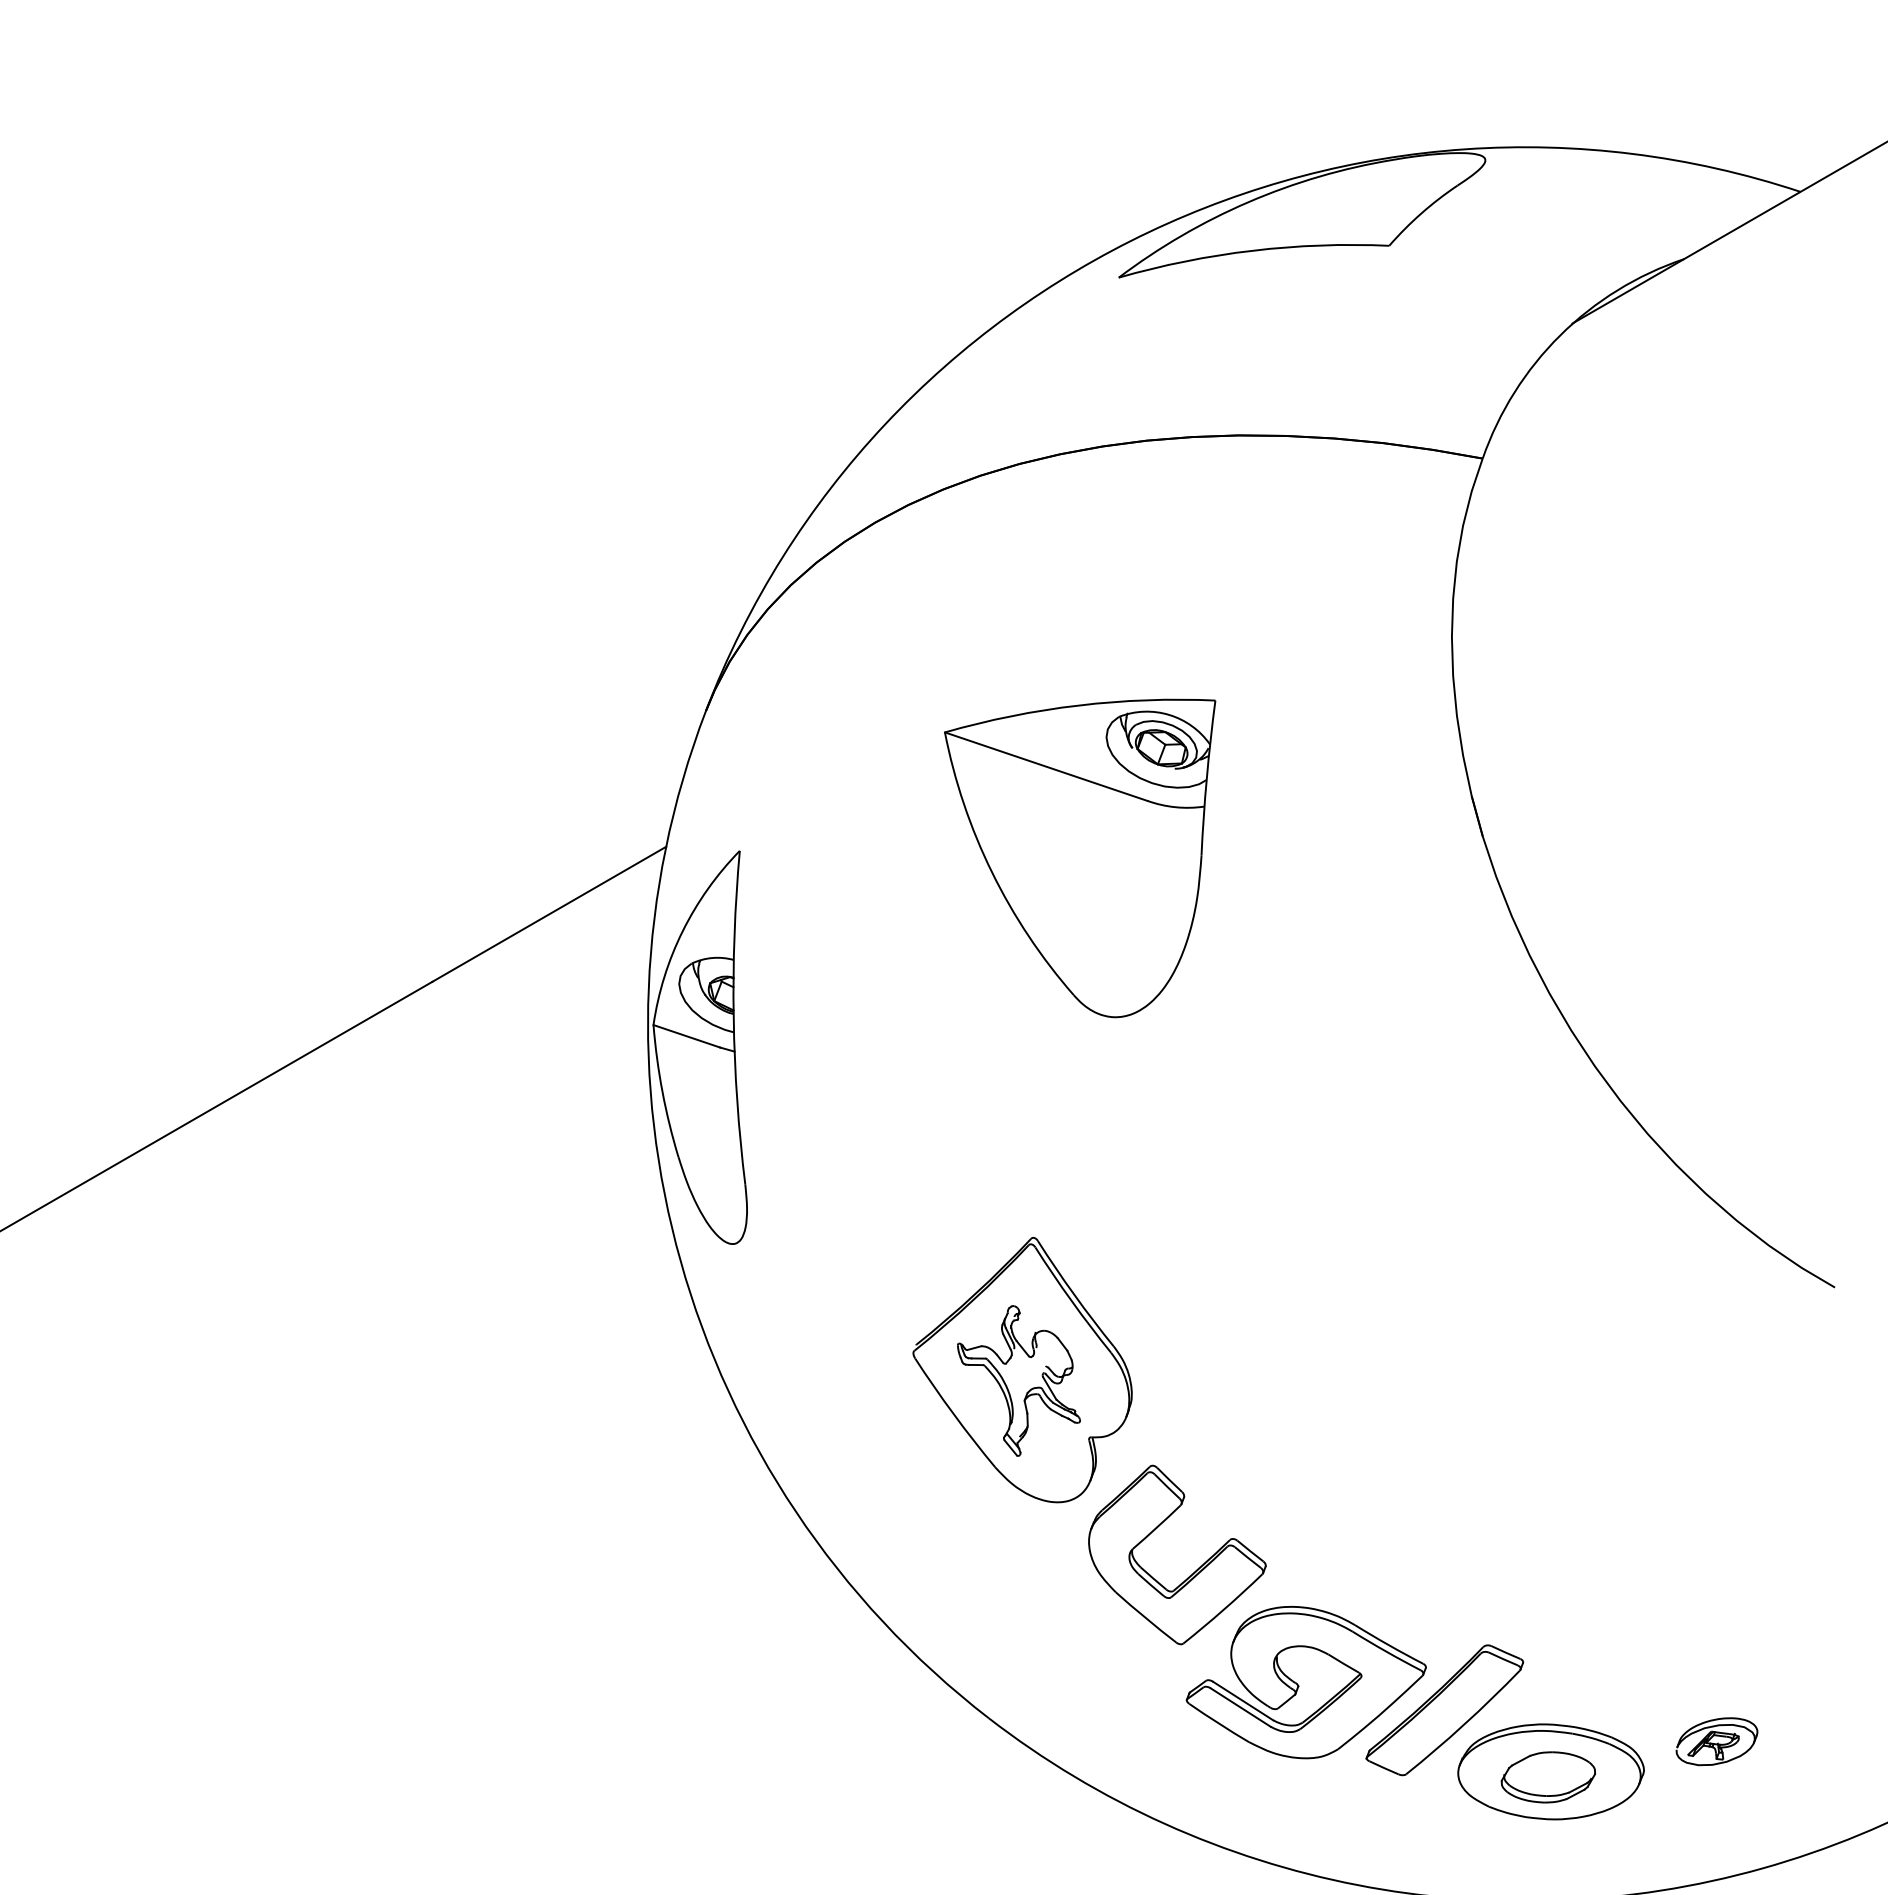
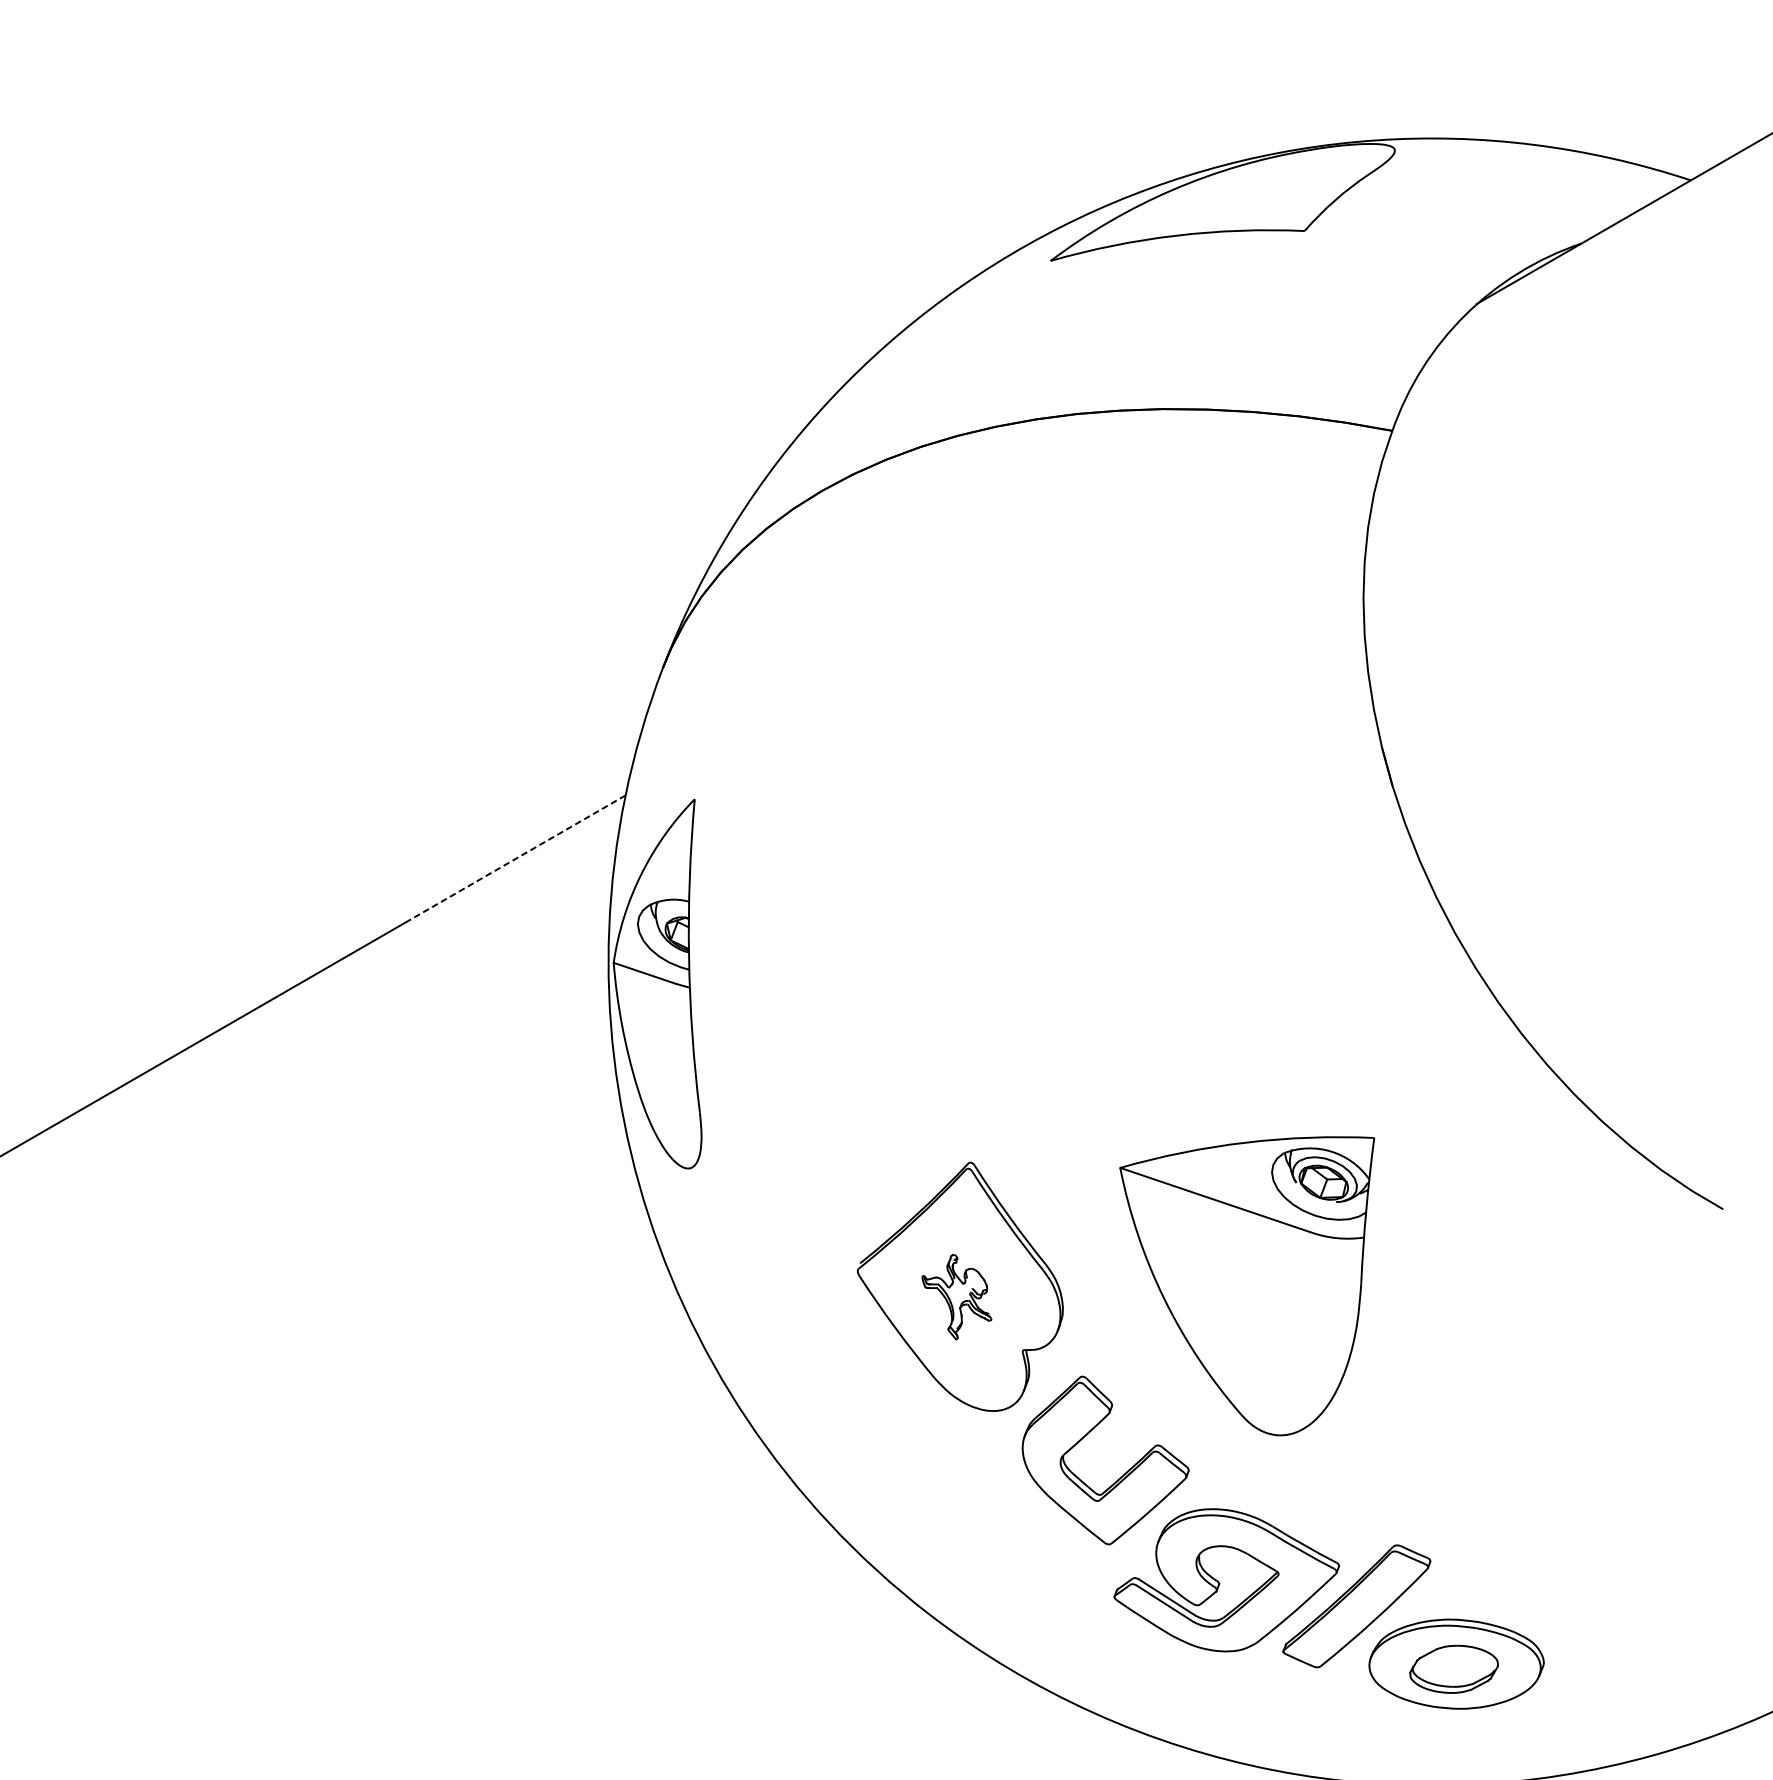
part: (1080, 858) -> (1247, 1286), moved
line: (548, 914) -> (515, 859), solid -> dashed
part: (1018, 1380) -> (956, 1296), size x0.6
part: (1716, 1741) -> (1611, 1635), removed

